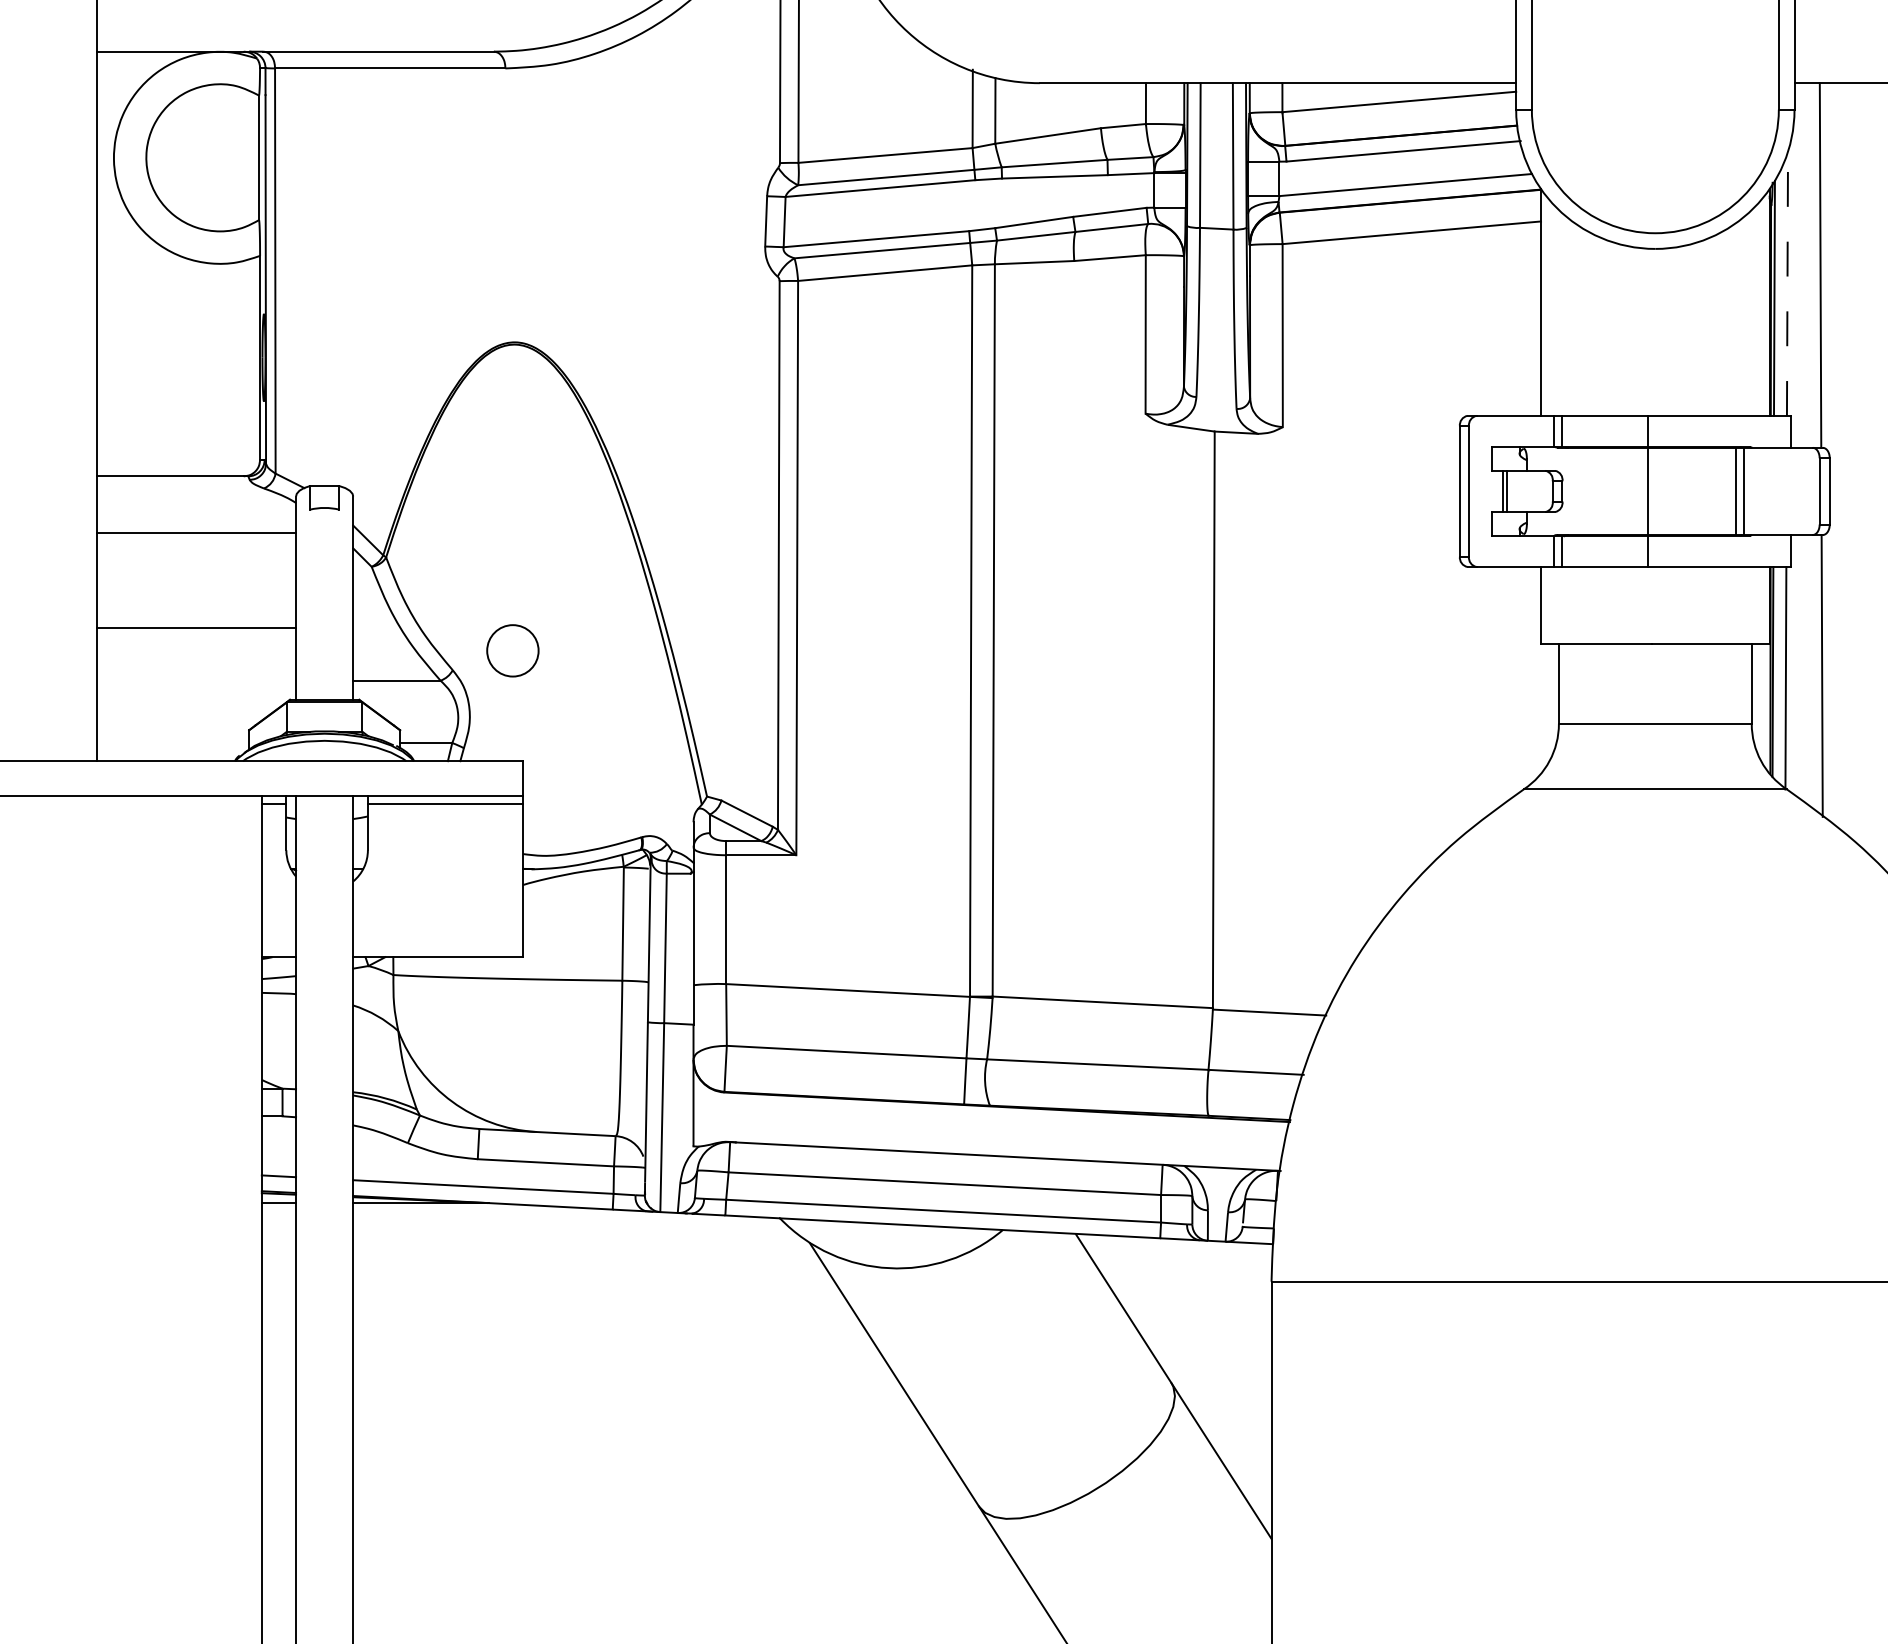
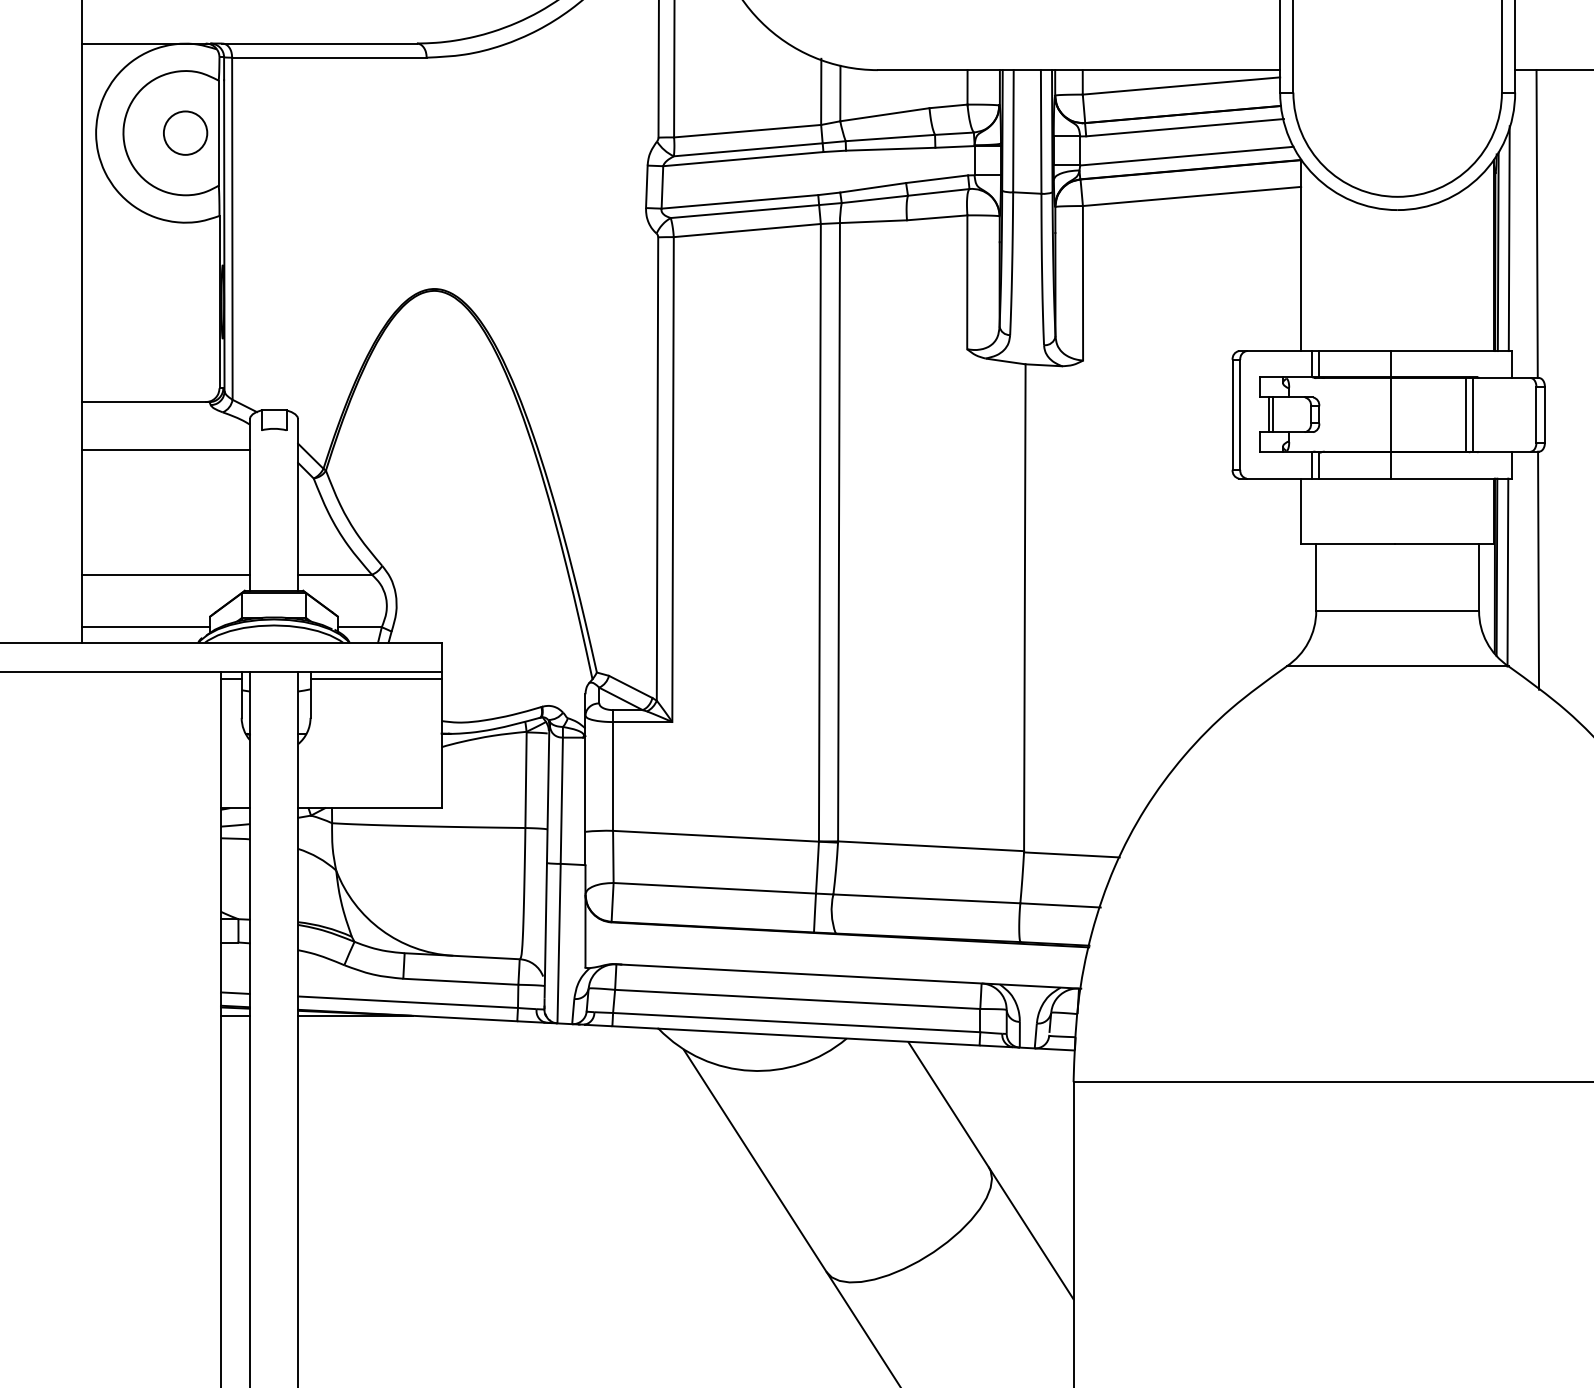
line: (1787, 282) -> (1509, 238), dashed -> solid
line: (196, 627) -> (165, 574), moved
circle: (512, 650) -> (185, 132), moved
line: (172, 743) -> (145, 627), added

